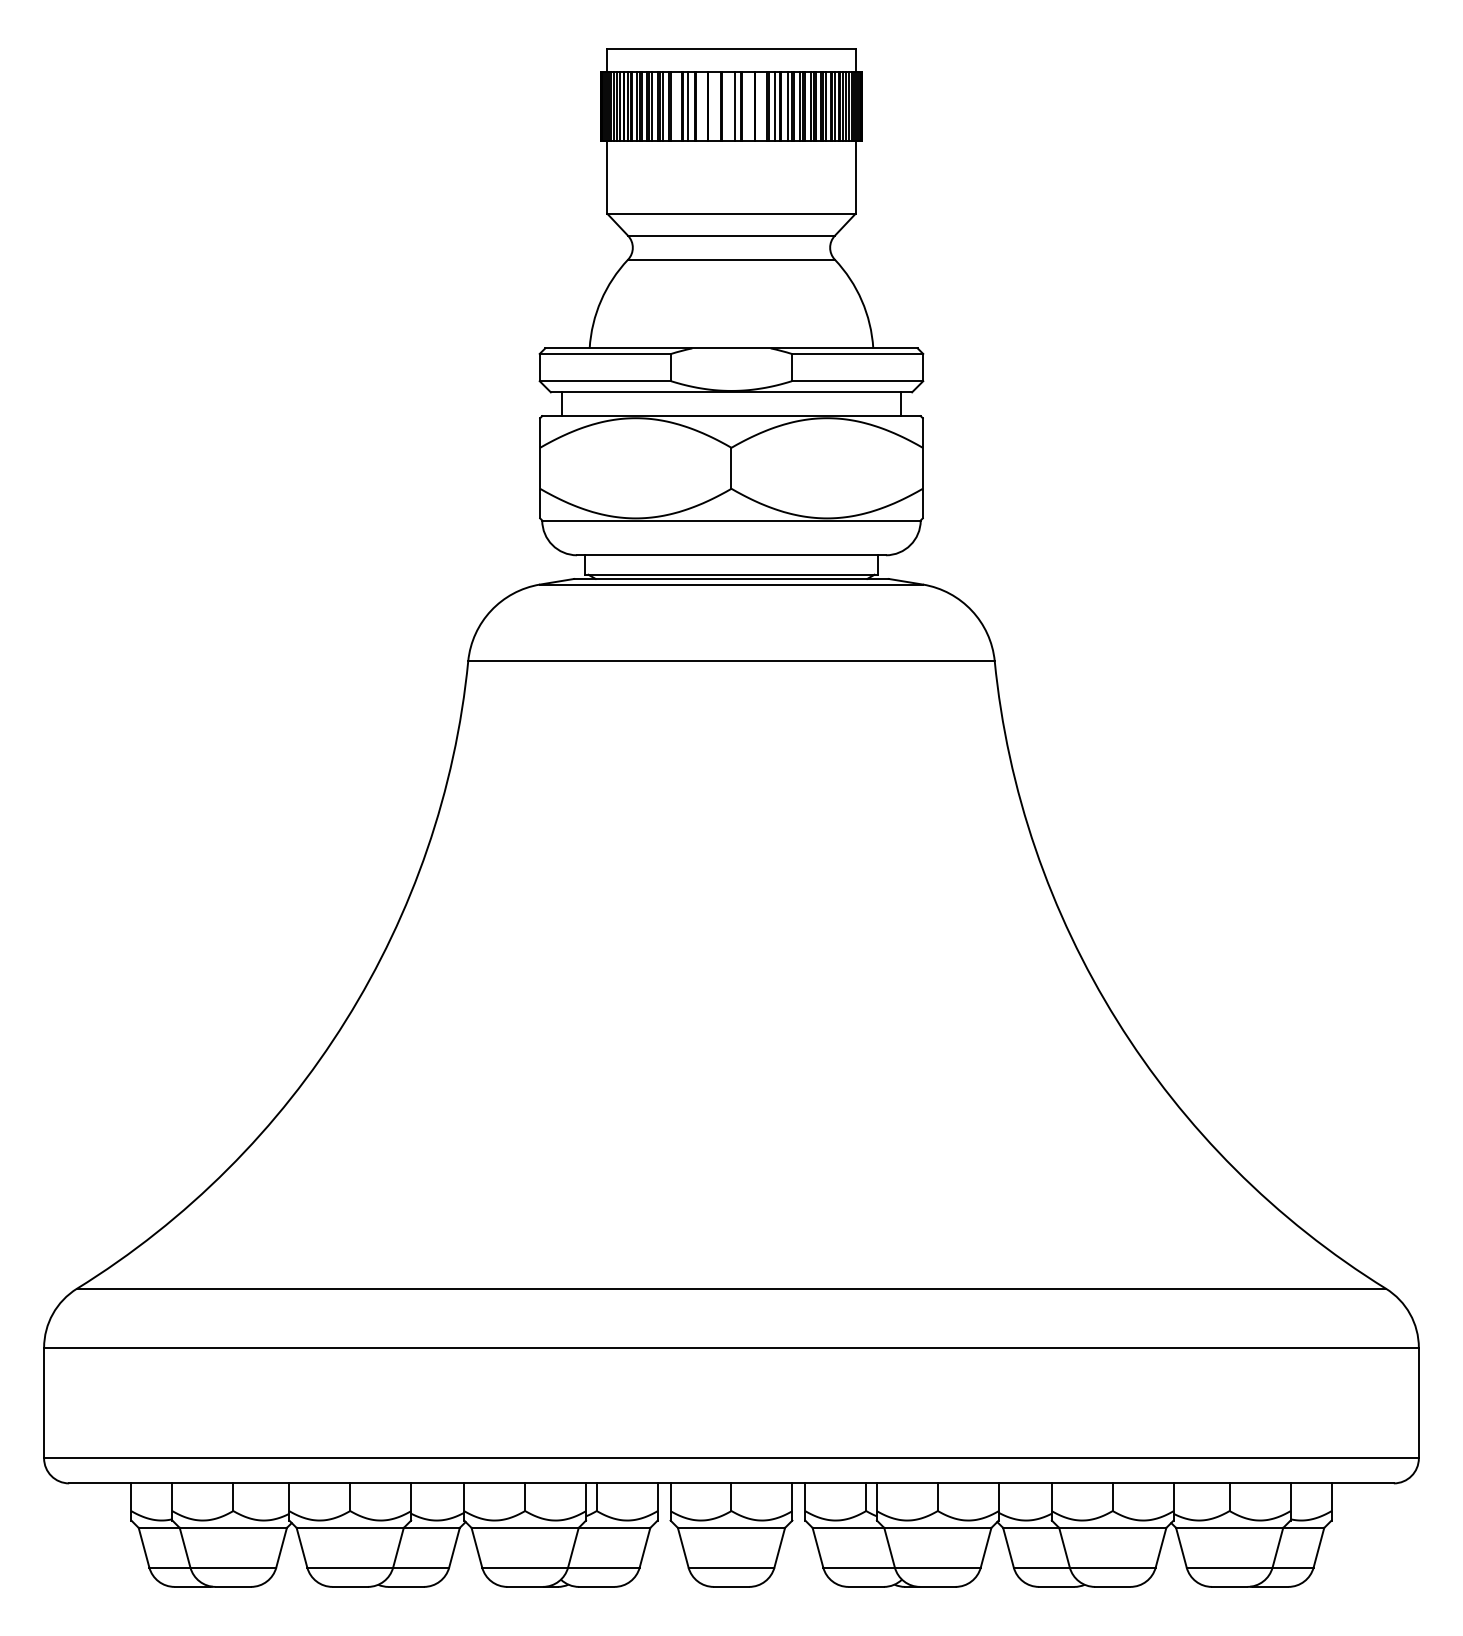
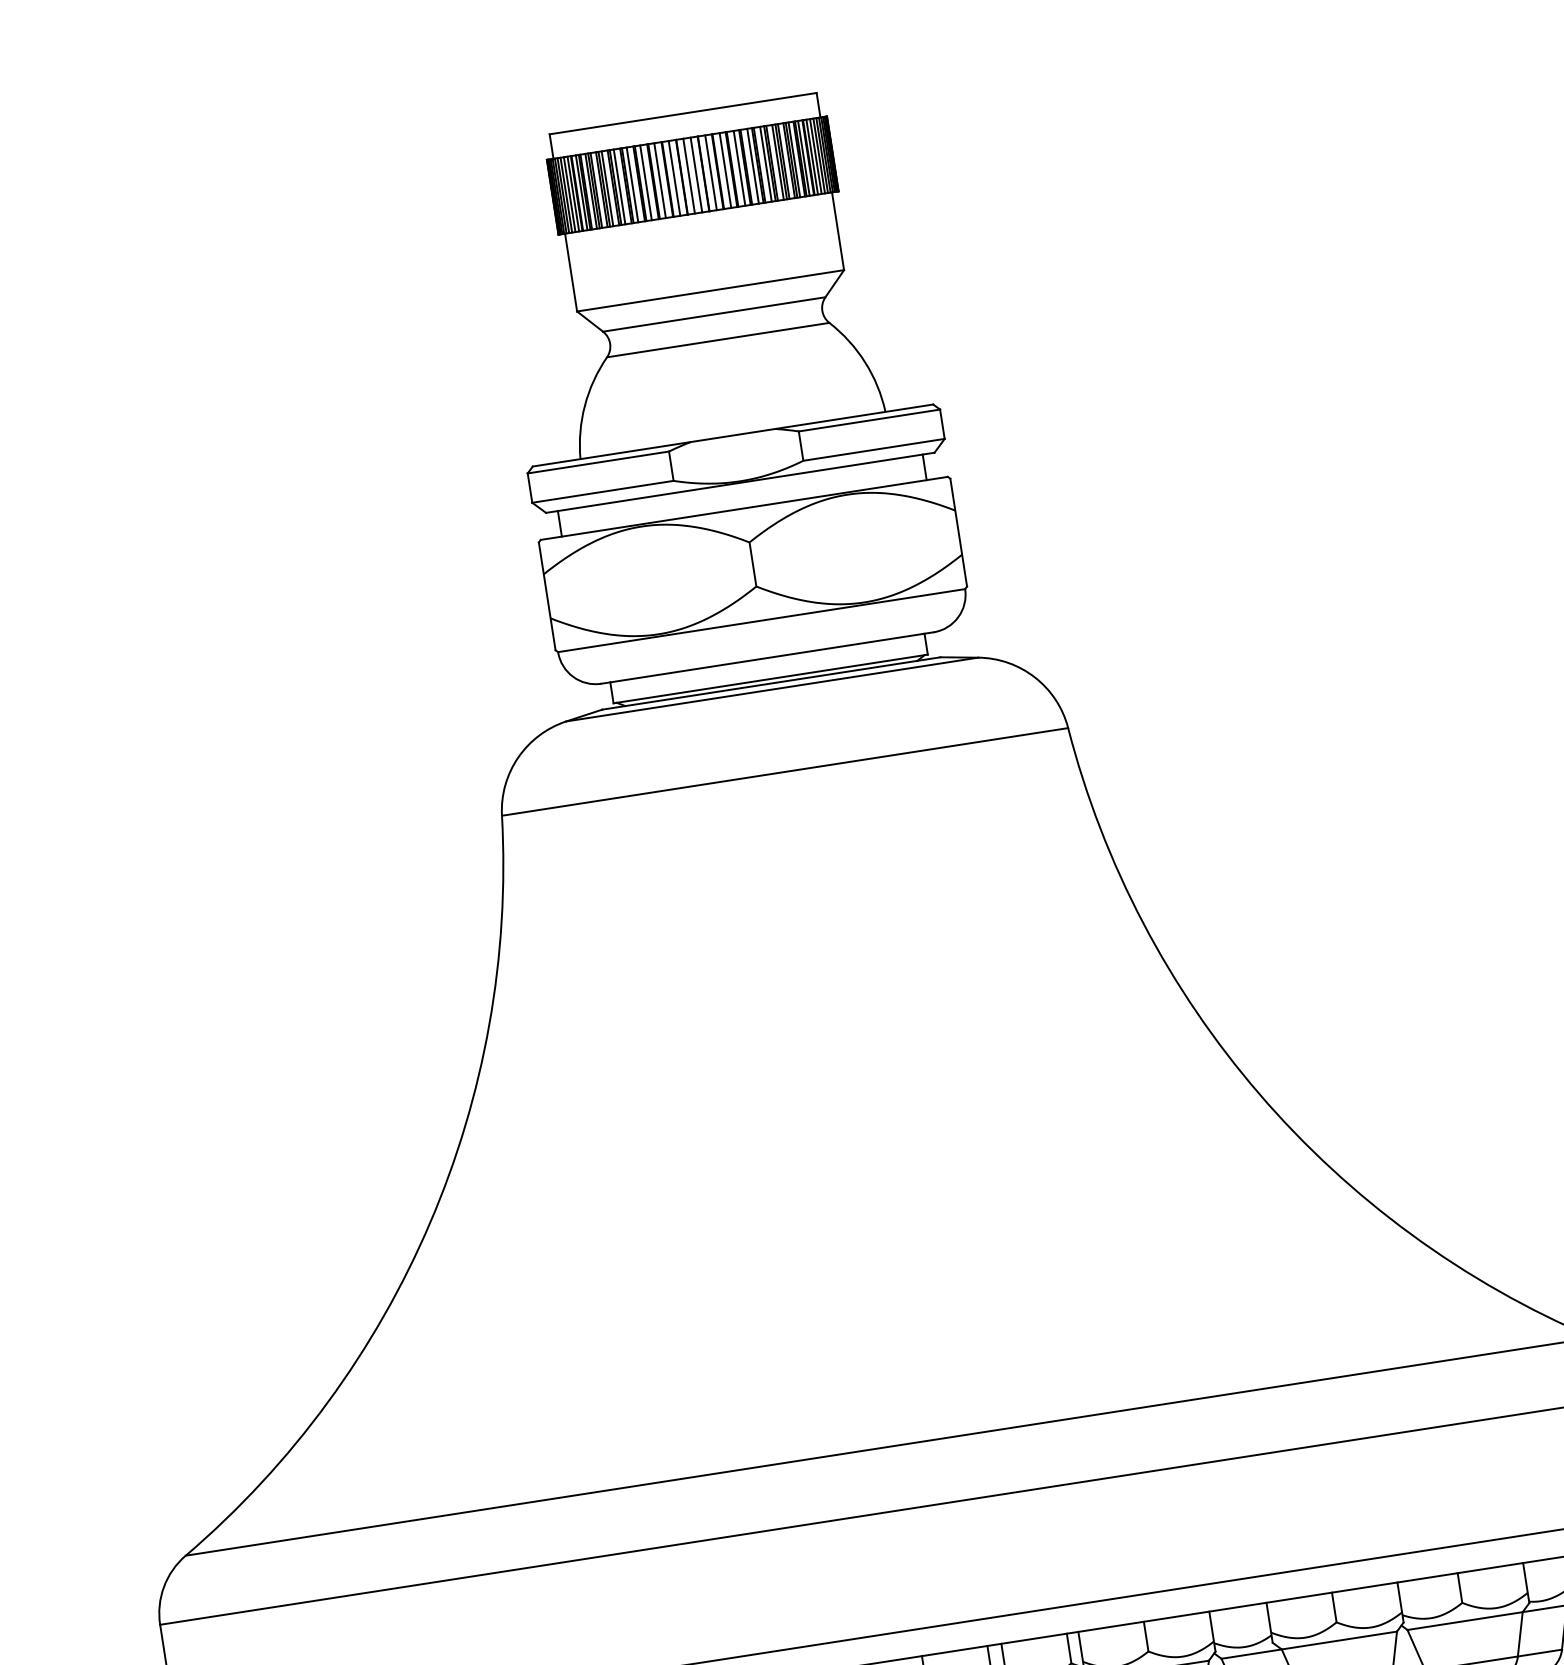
line: (675, 106) -> (632, 184), added
line: (701, 106) -> (660, 180), added
line: (714, 106) -> (674, 178), added
line: (728, 106) -> (689, 175), added
line: (748, 106) -> (711, 172), added
line: (761, 106) -> (725, 170), added

